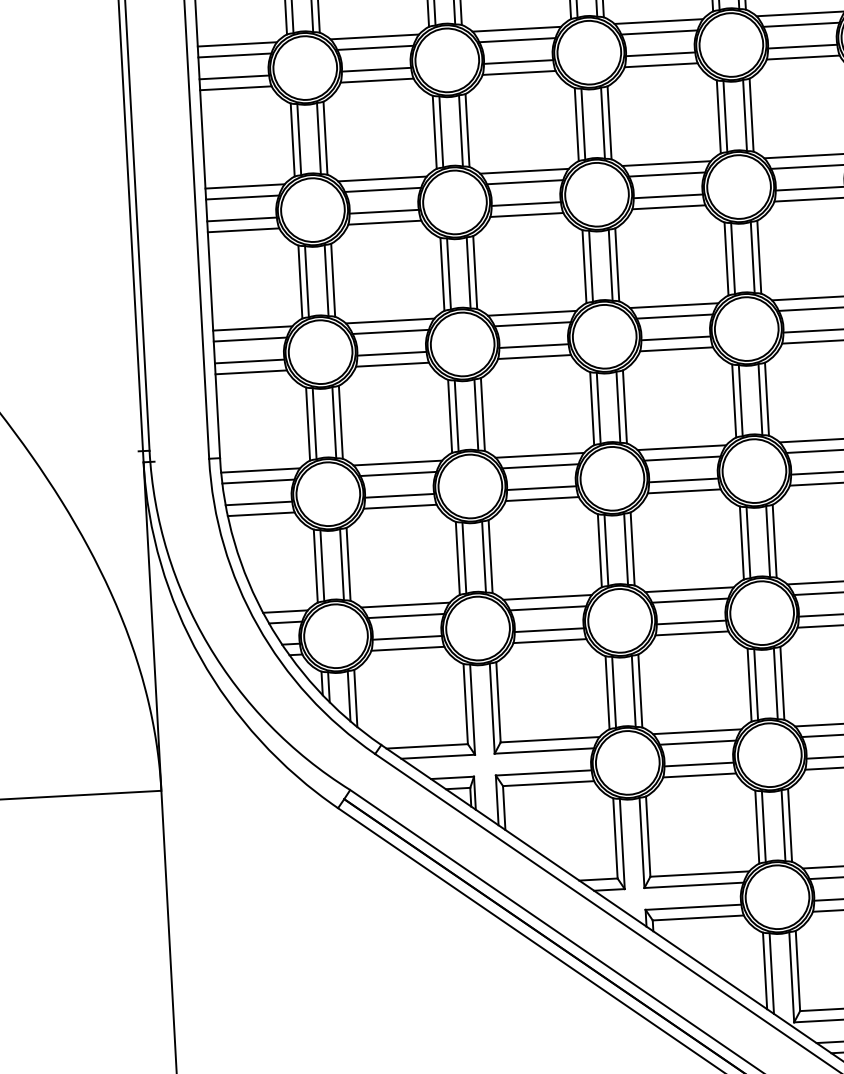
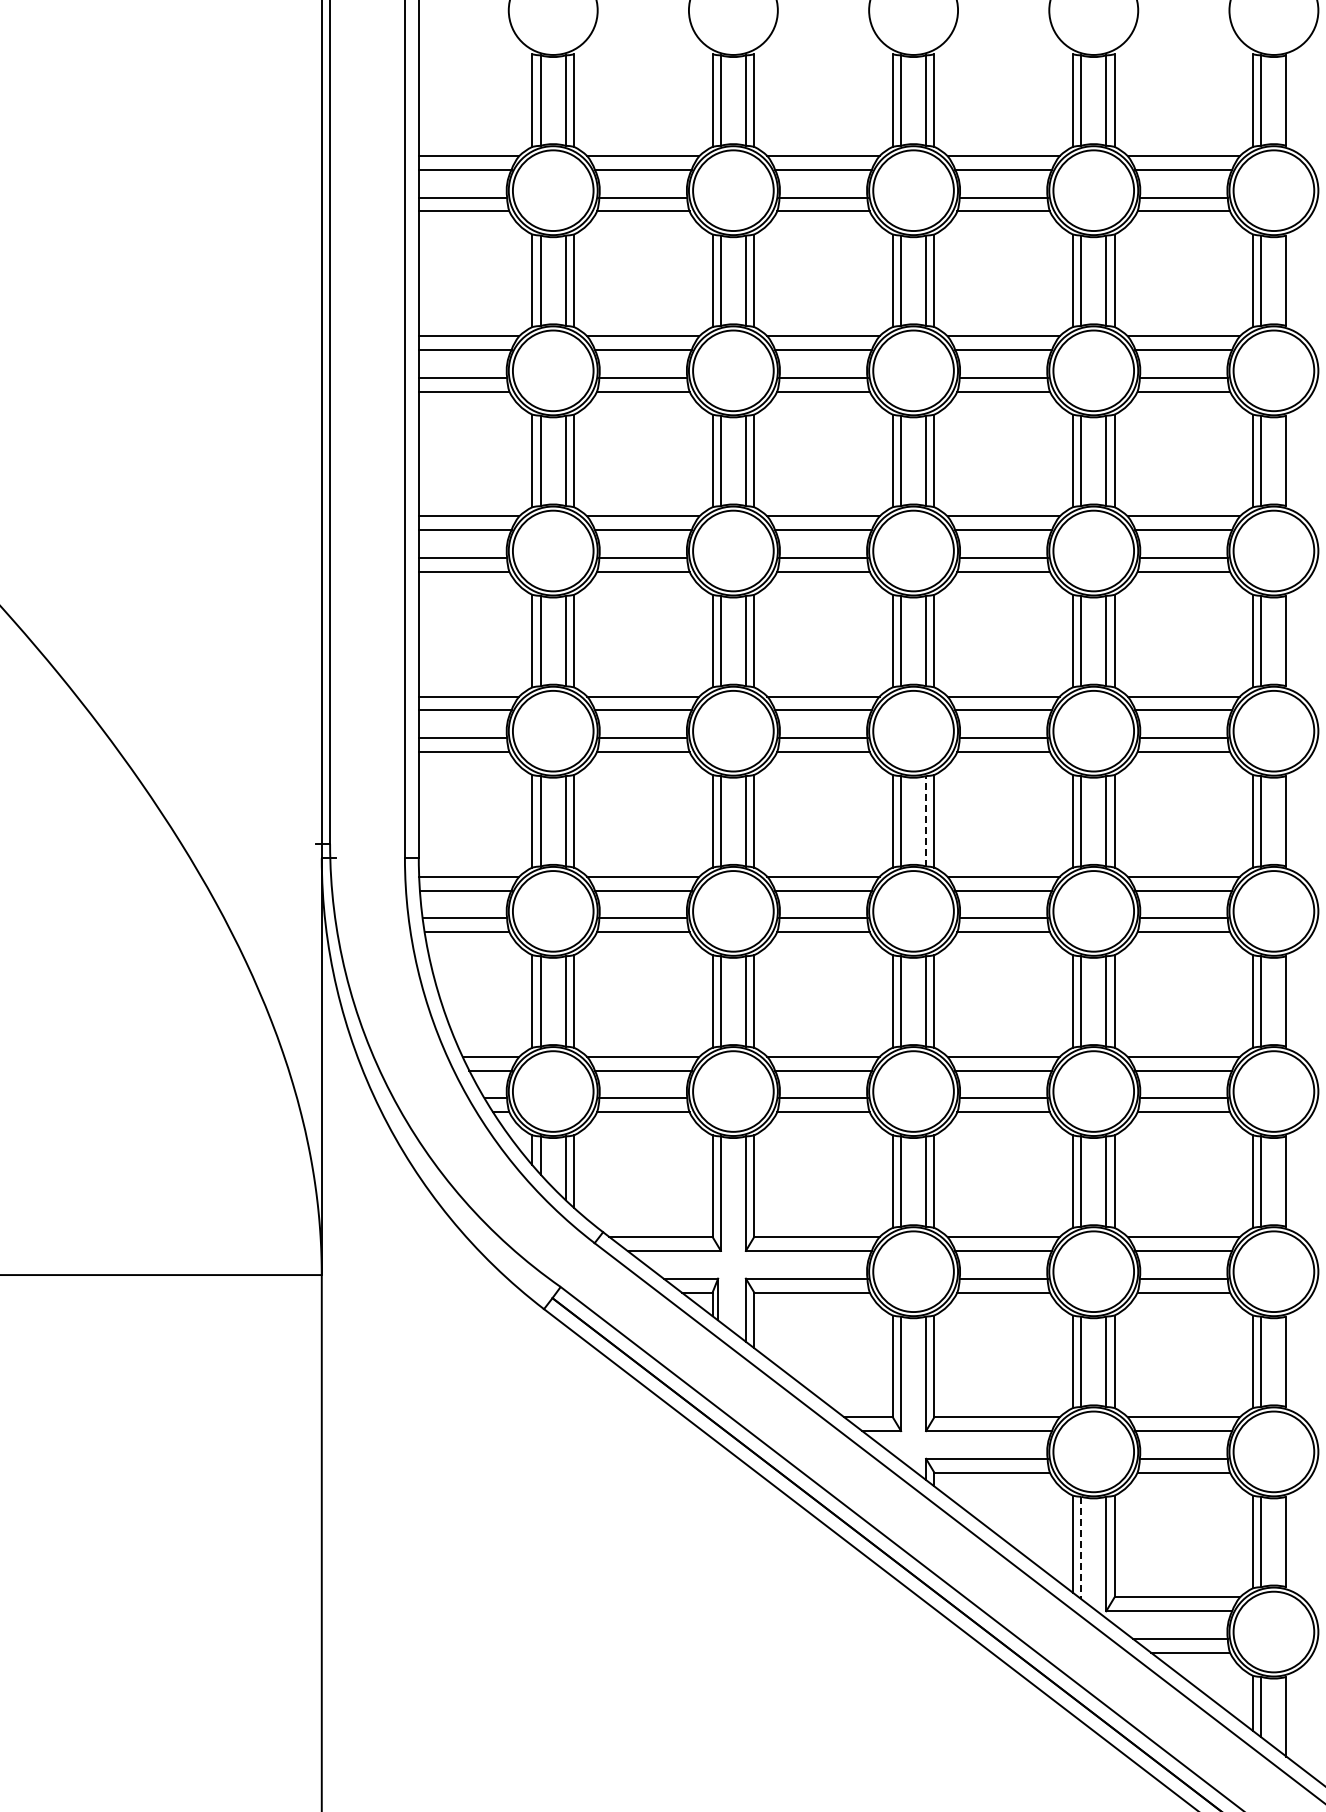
line: (618, 406) -> (926, 820), solid -> dashed
line: (771, 973) -> (1081, 1548), solid -> dashed

